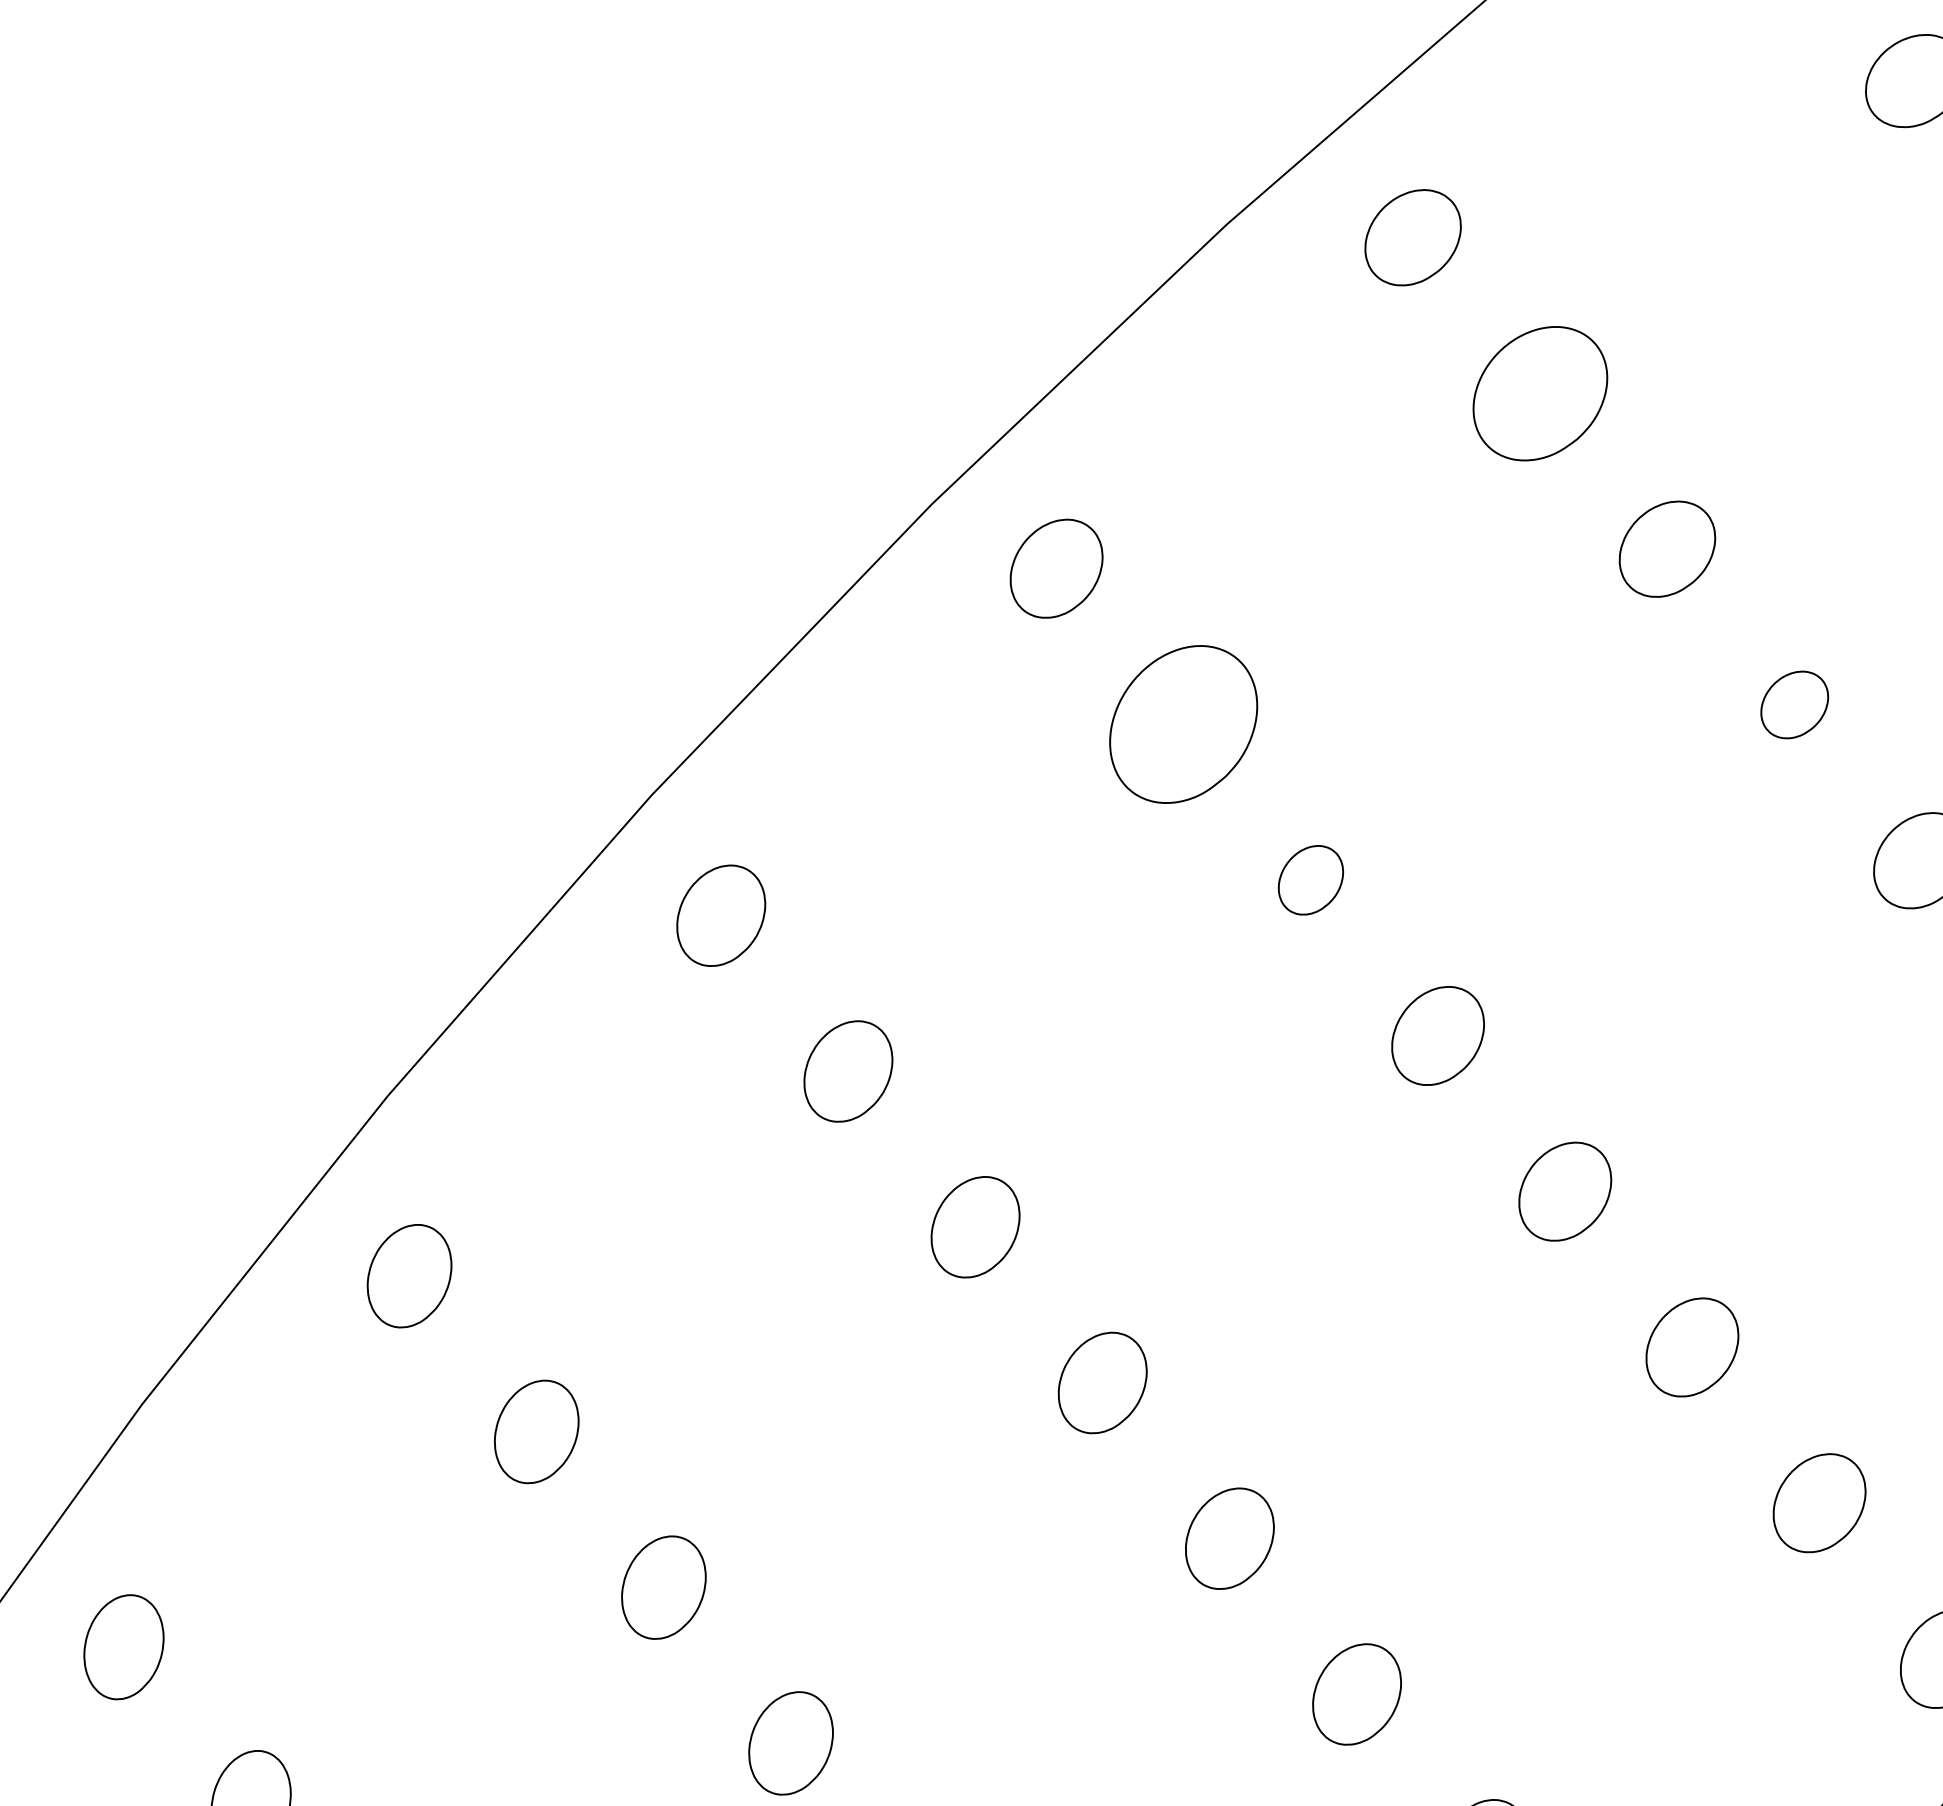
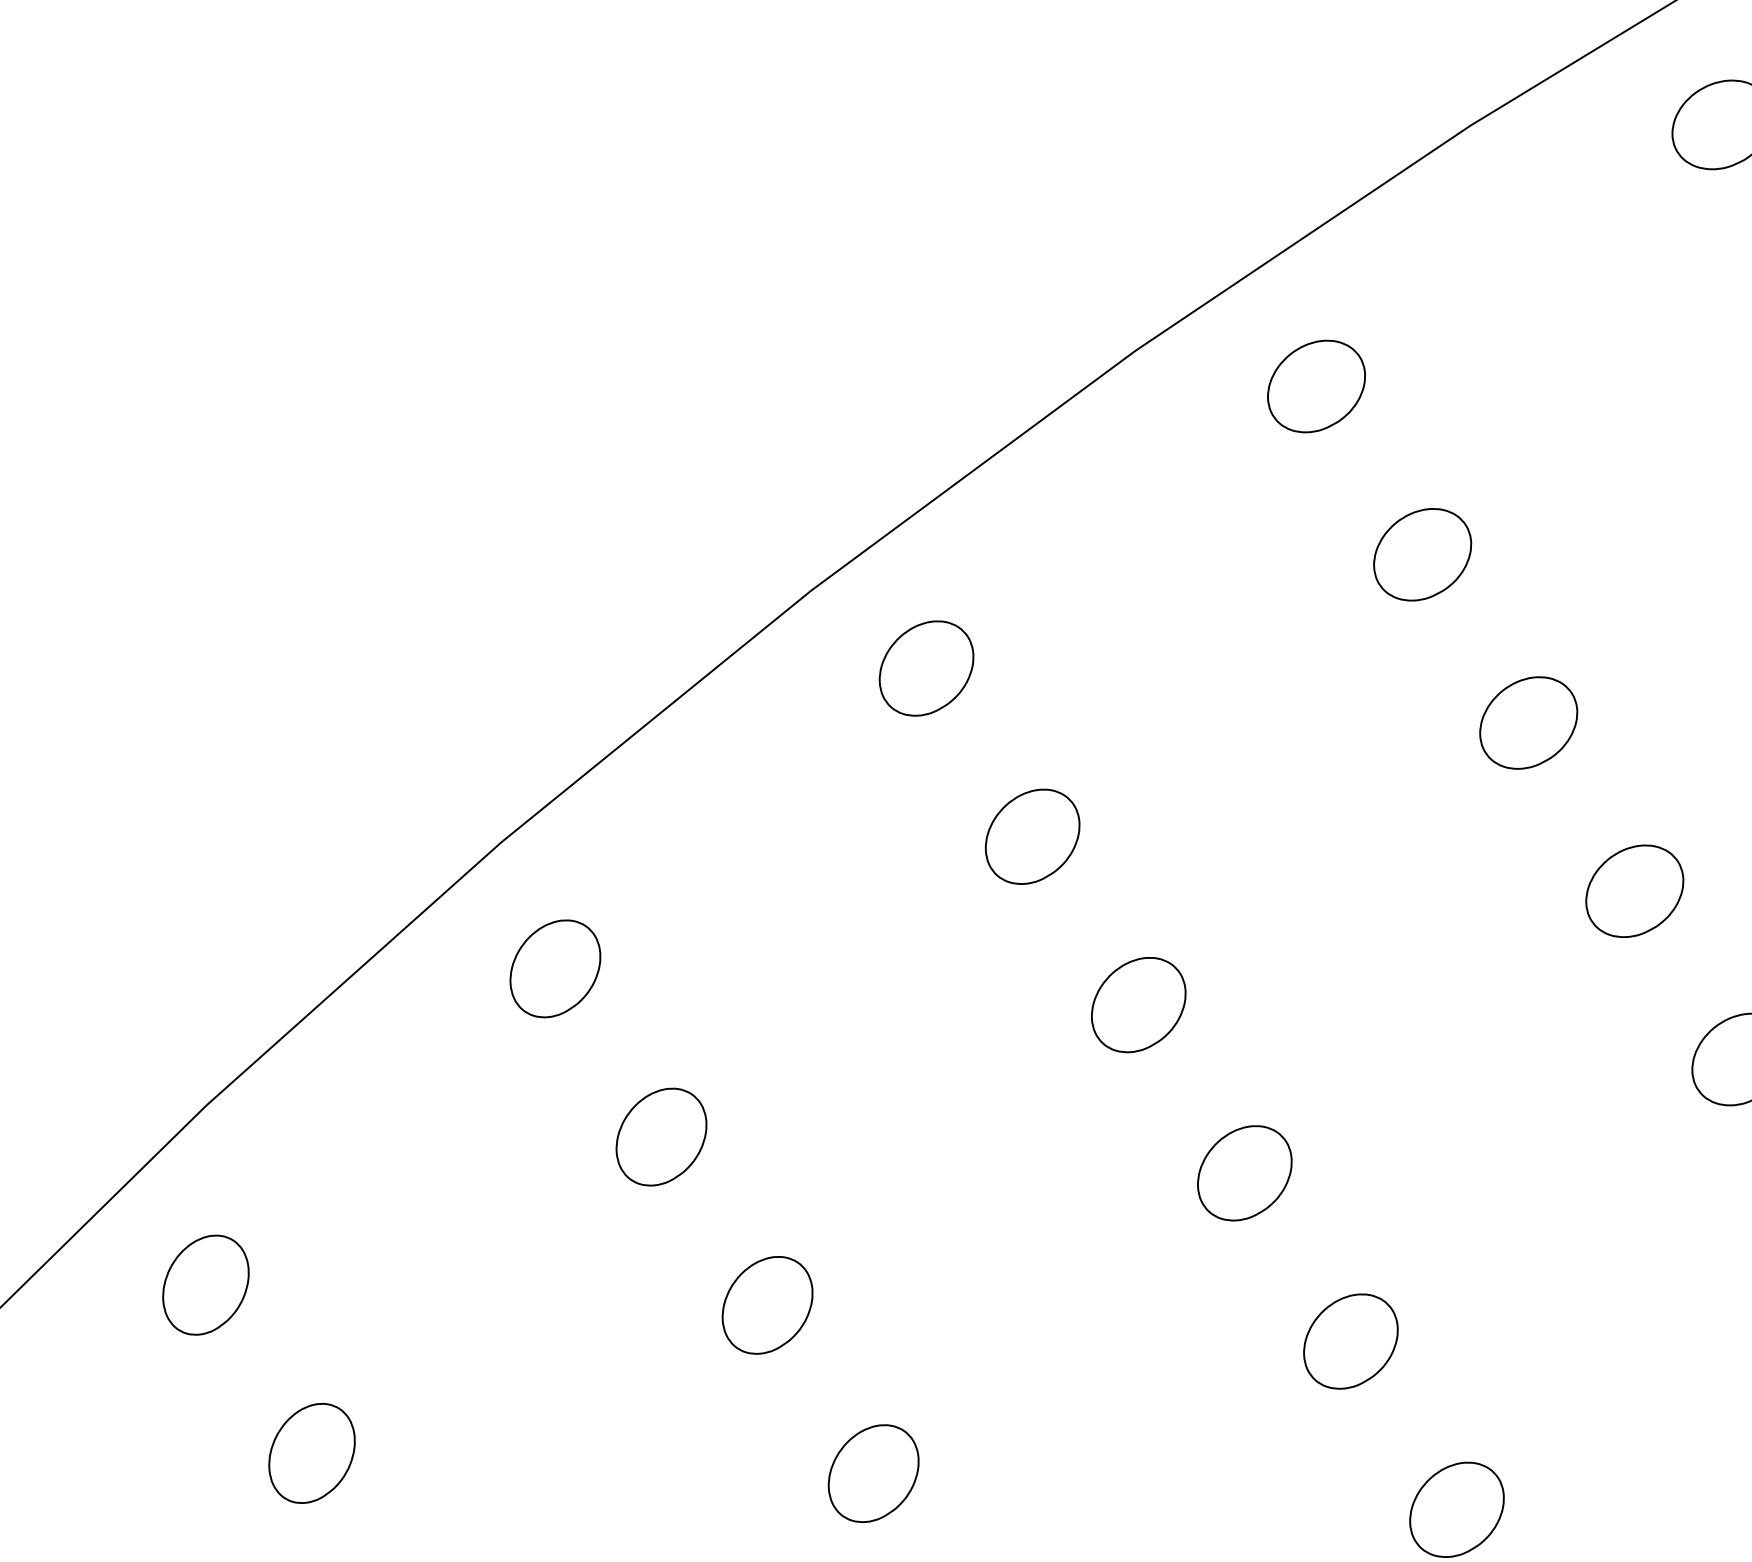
part: (1539, 392) -> (1421, 553), size x0.71
part: (1794, 704) -> (1634, 890), size x1.43
part: (1183, 724) -> (1032, 836), size x0.62
part: (1310, 880) -> (1138, 1005), size x1.43

